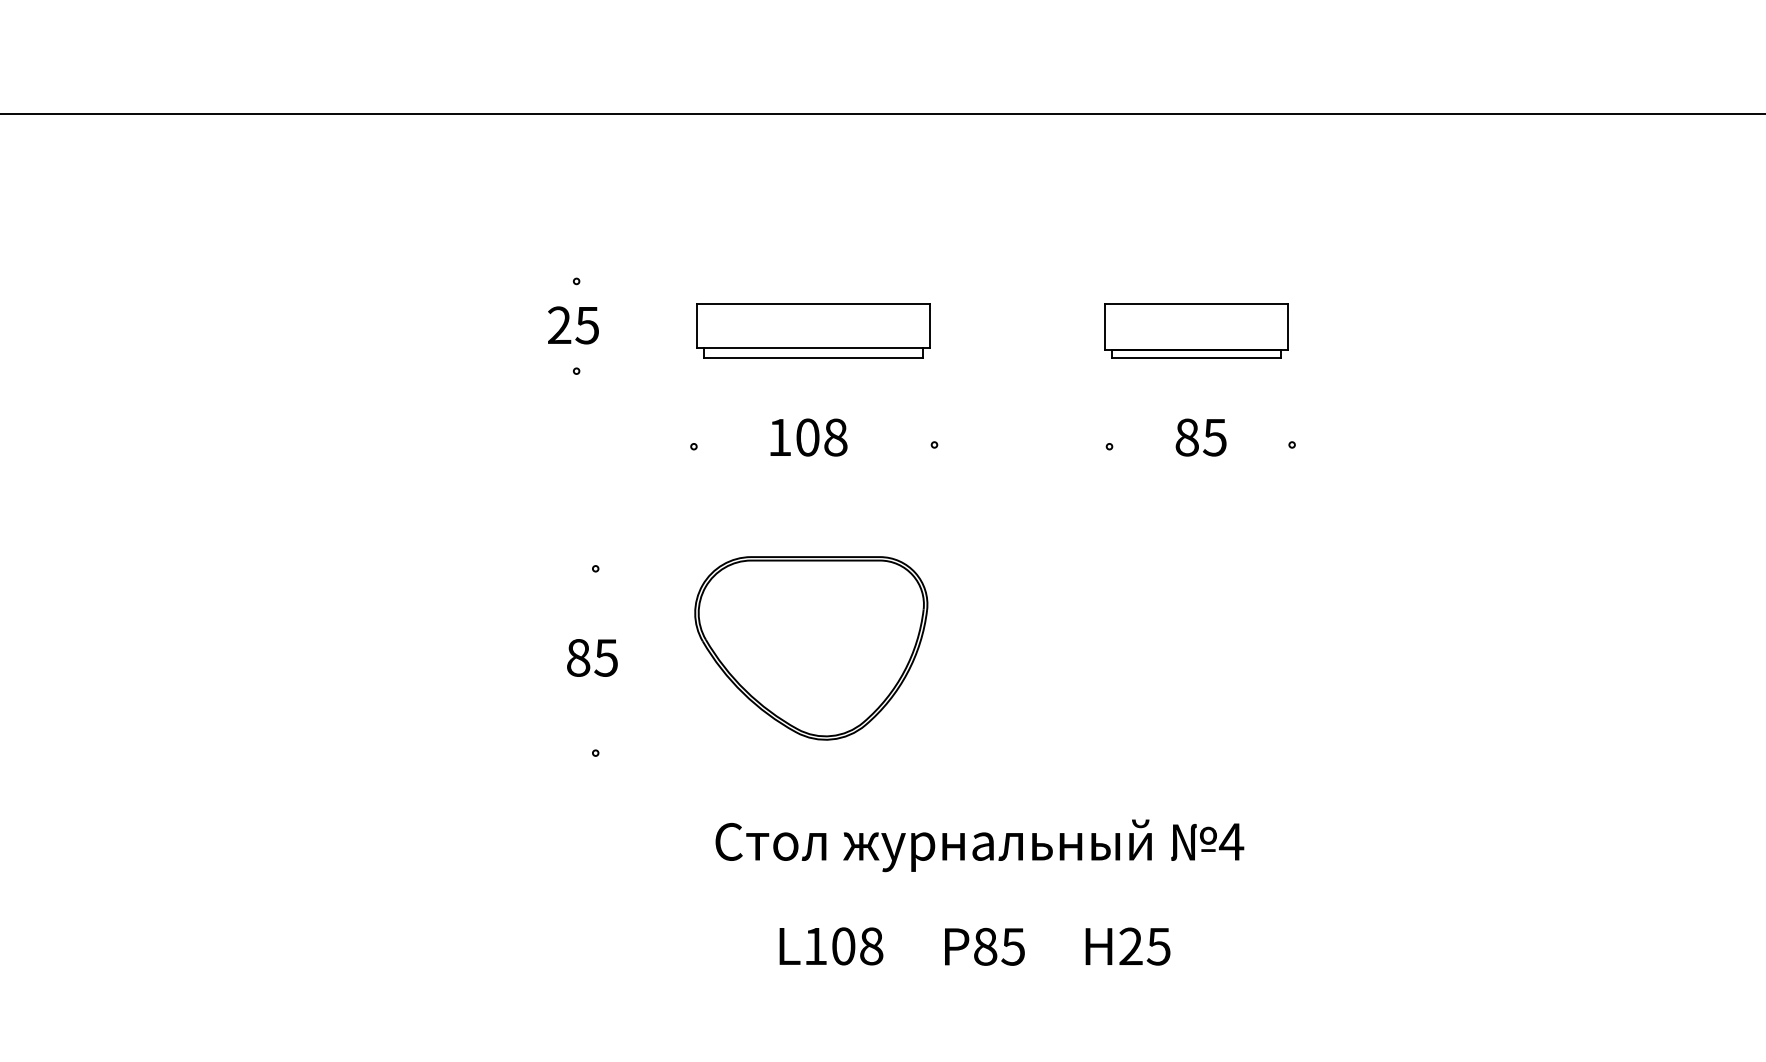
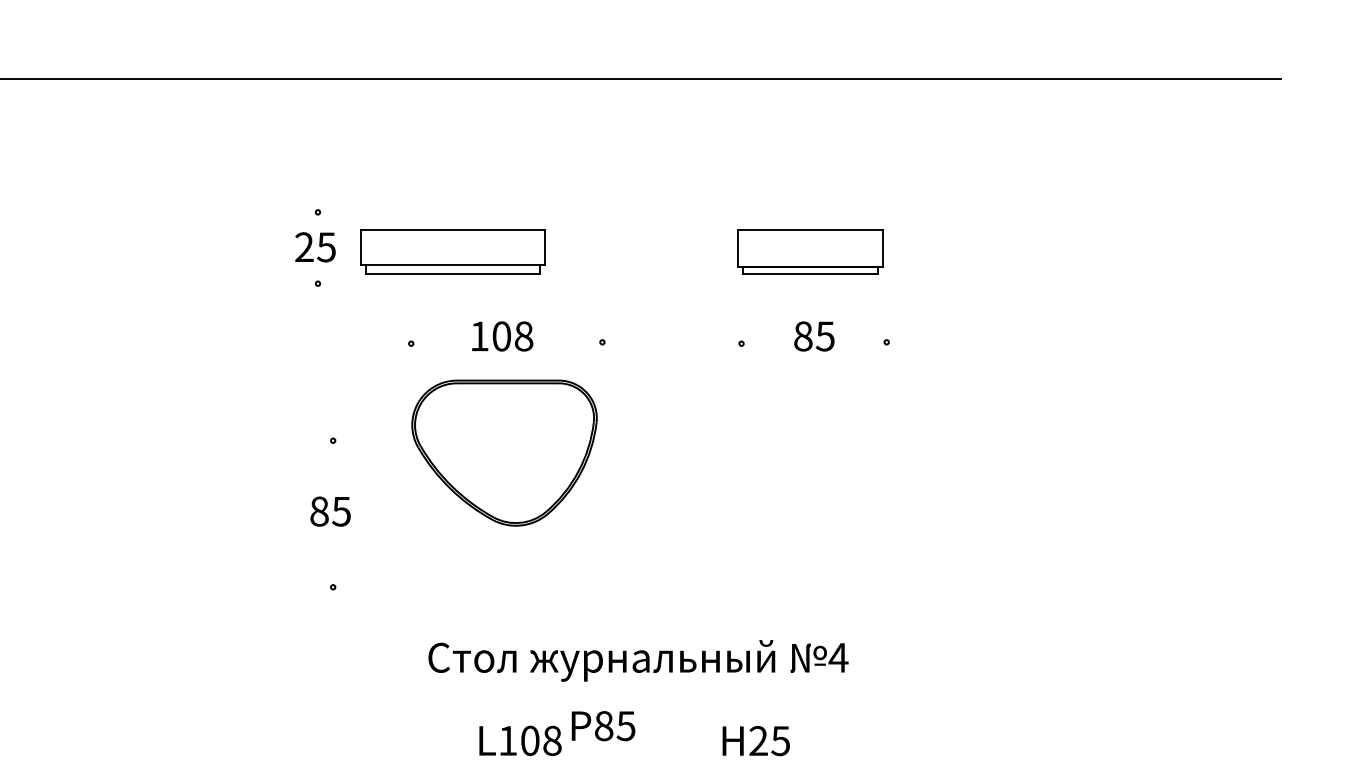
part: (813, 330) -> (453, 251), moved
part: (811, 648) -> (504, 453), moved
text: (984, 946) -> (603, 725), moved

